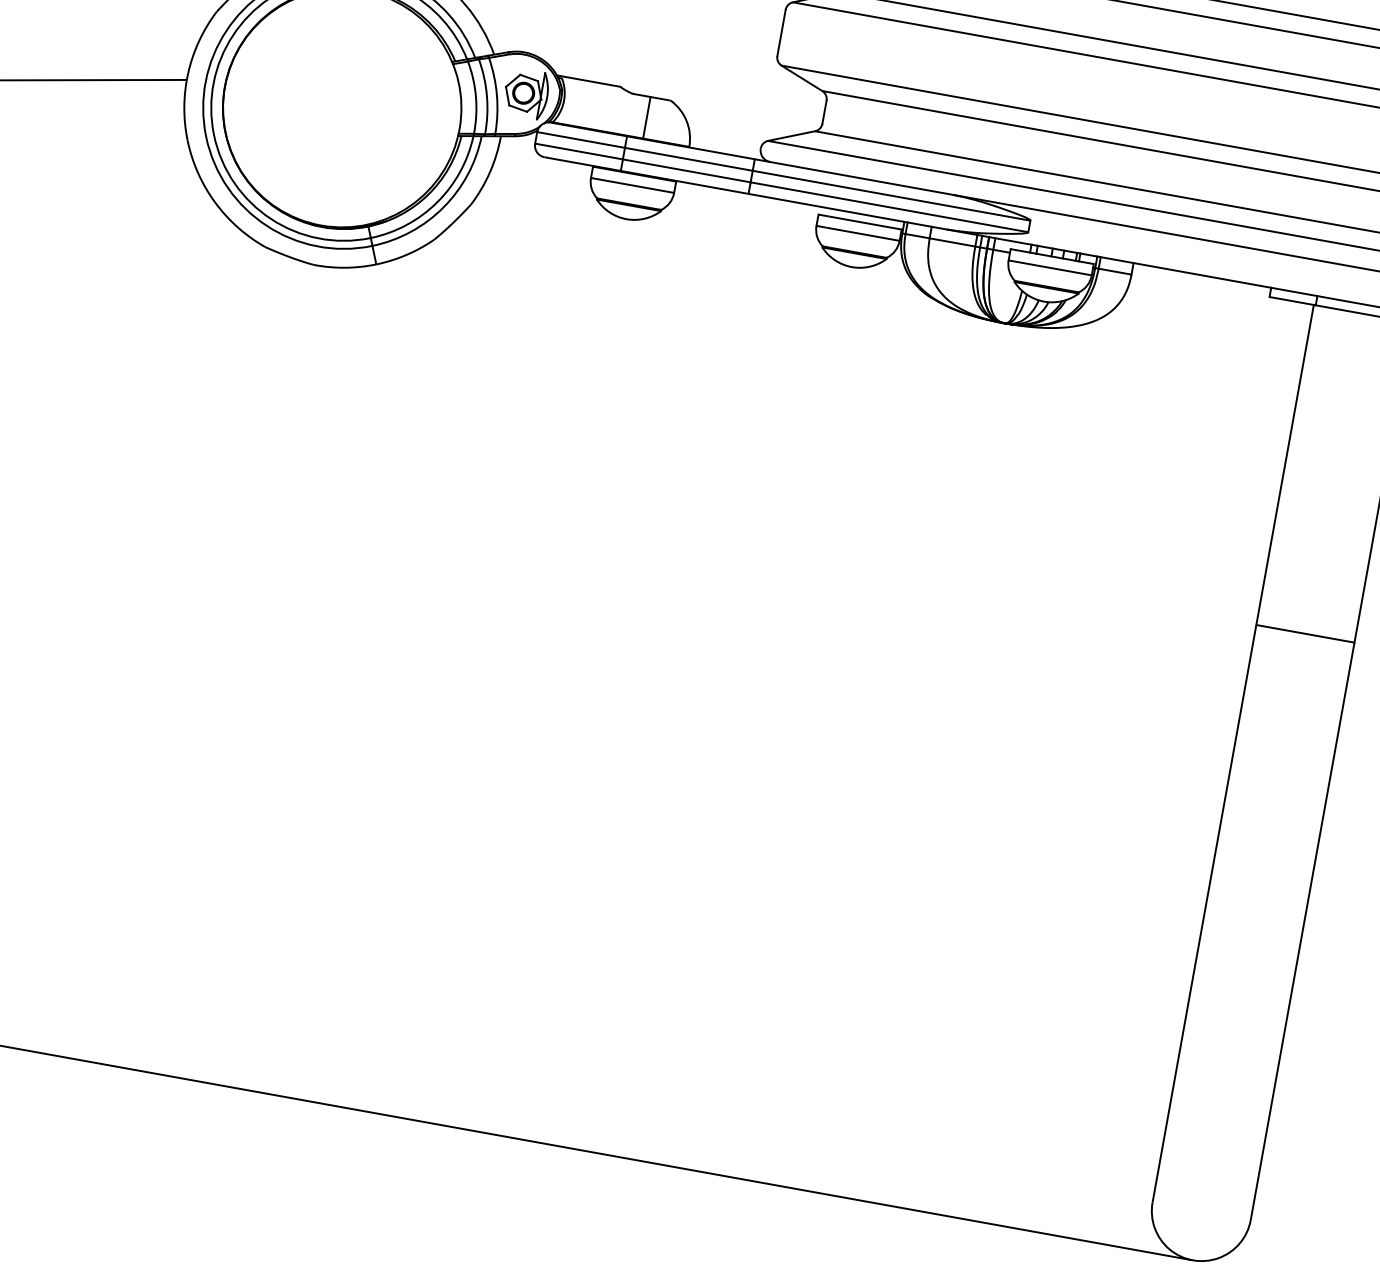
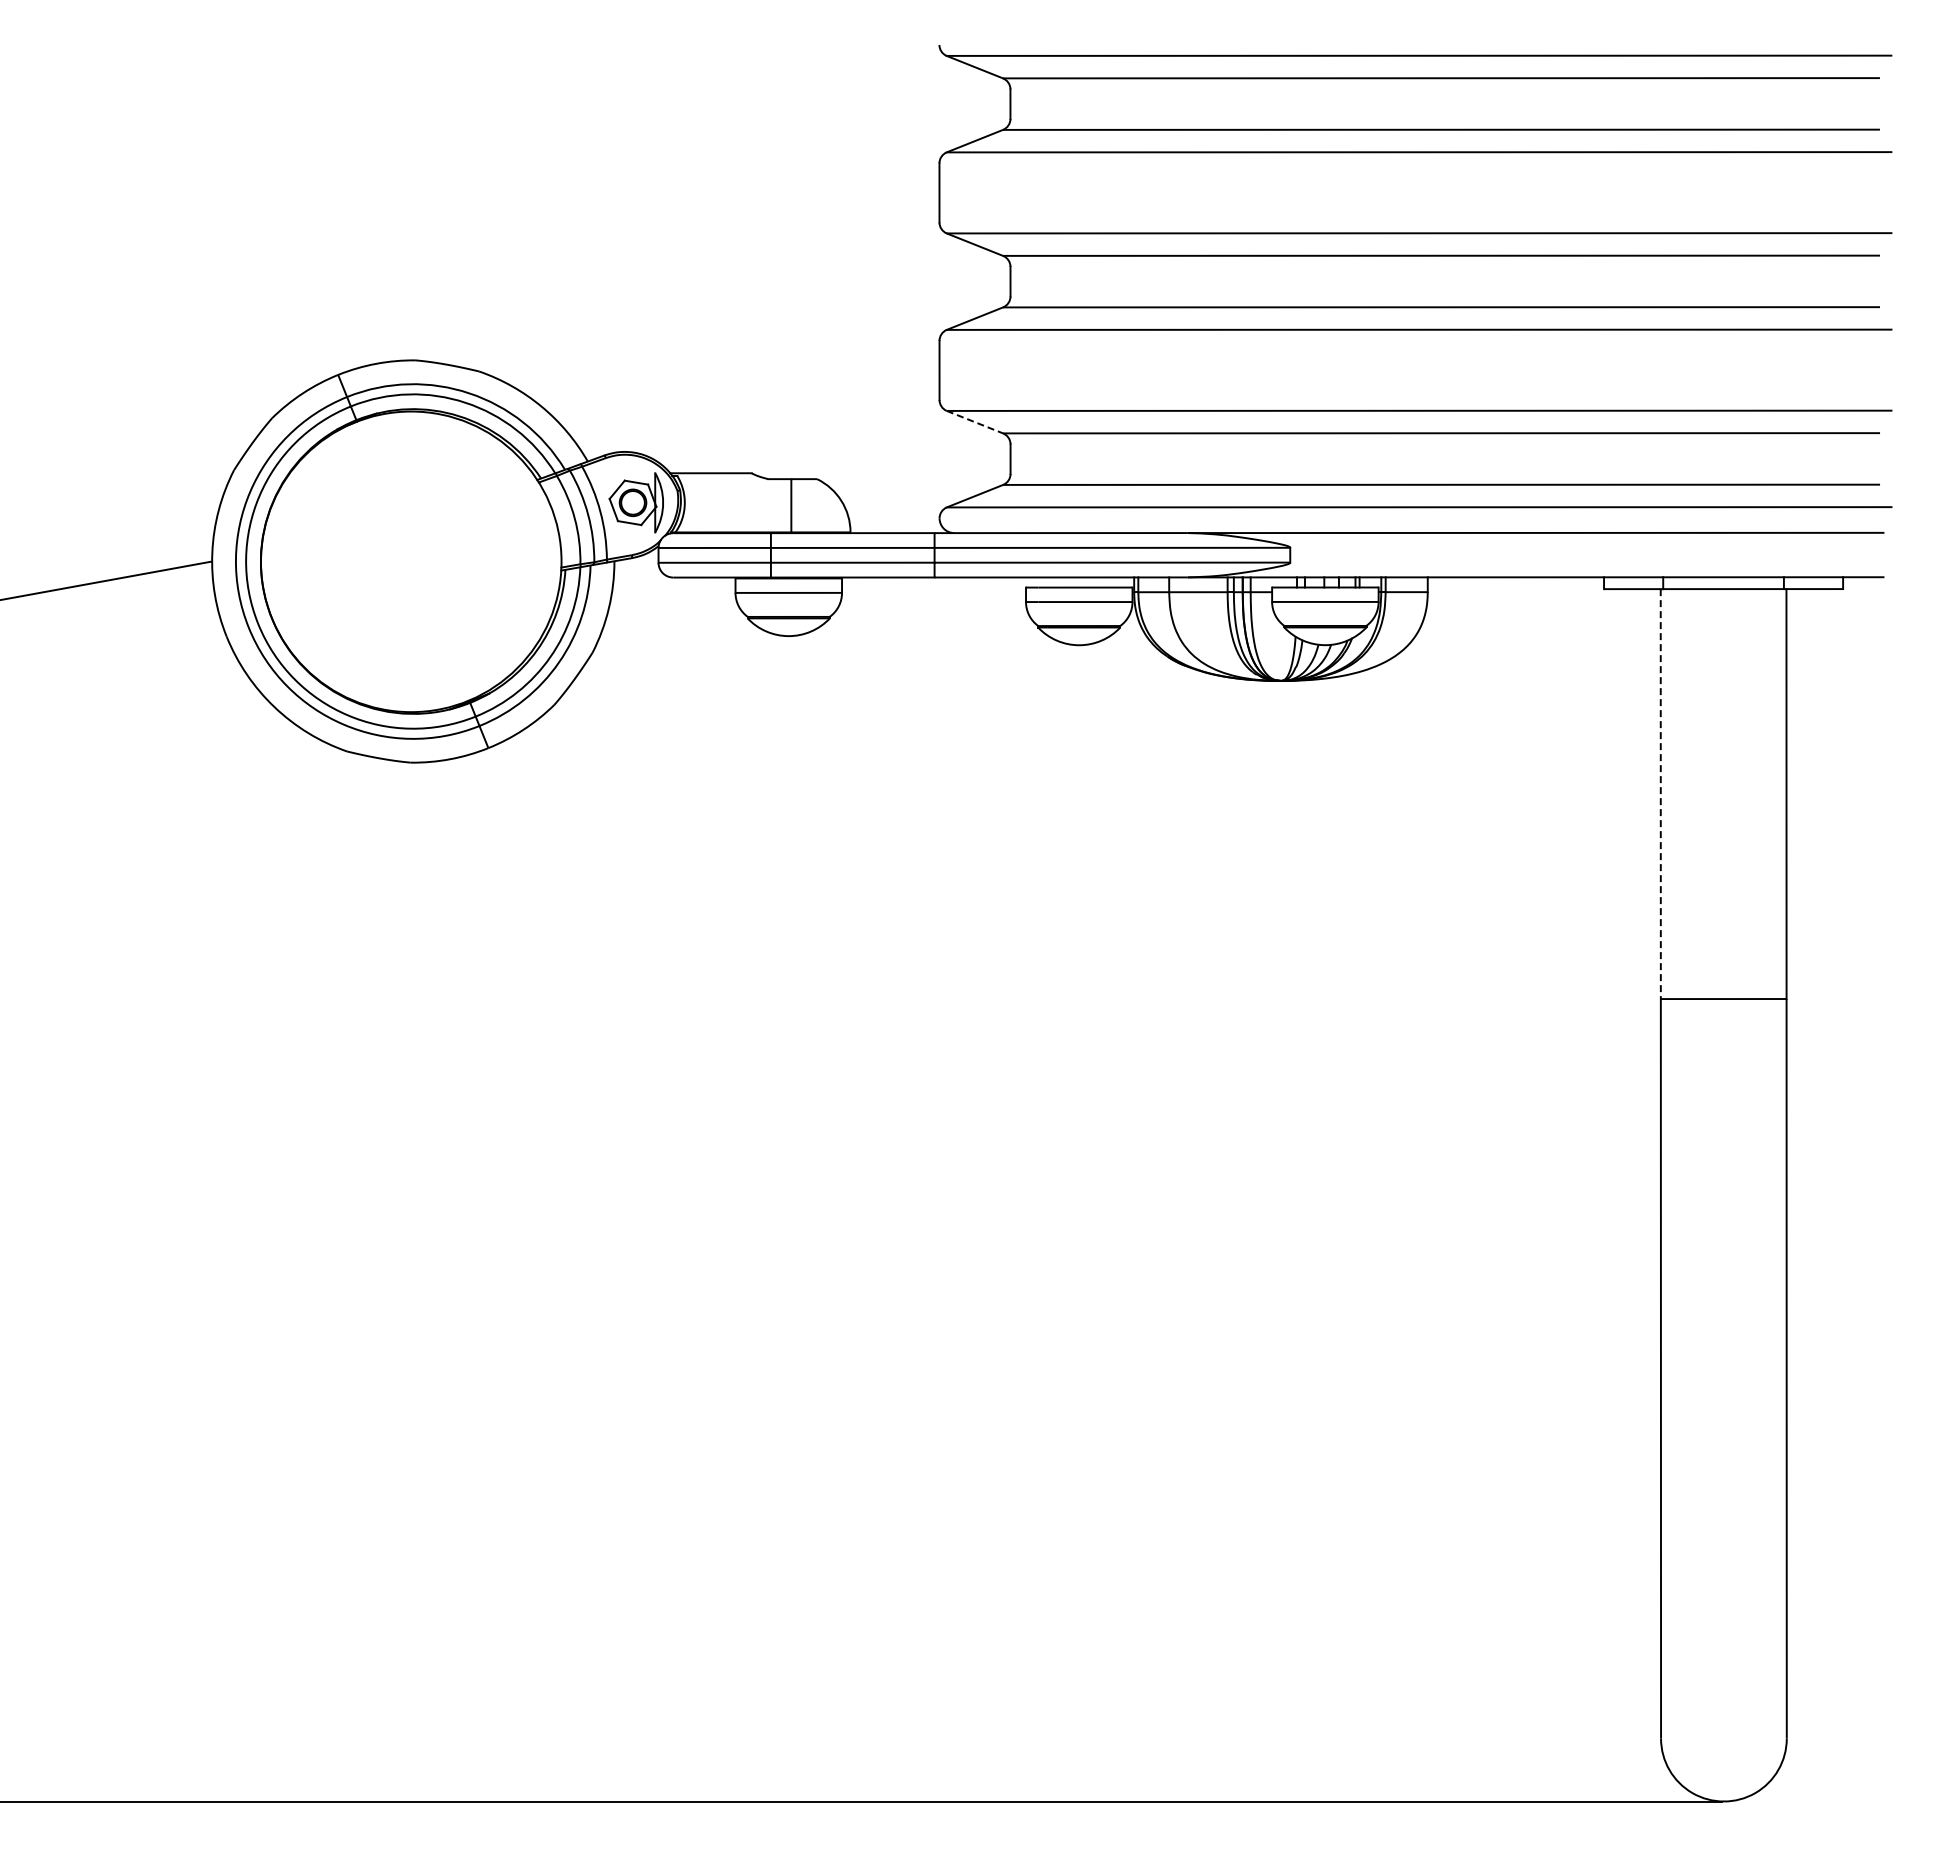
line: (802, 78) -> (975, 422), solid -> dashed
line: (1284, 465) -> (1660, 794), solid -> dashed

